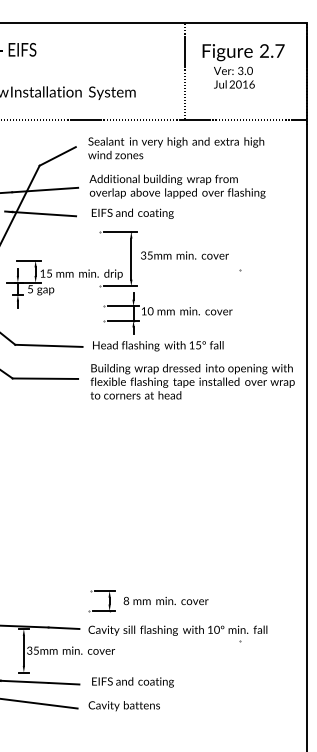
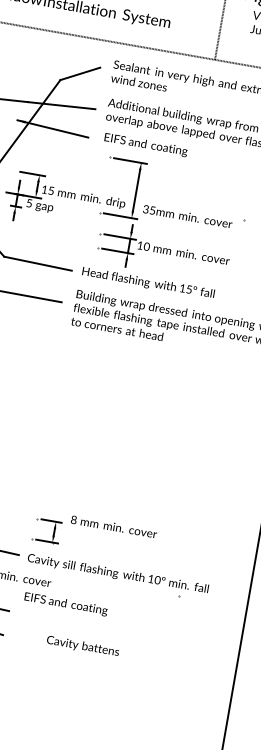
text: (184, 255) -> (187, 216), moved
text: (165, 600) -> (113, 526), moved
text: (132, 682) -> (65, 604), moved
text: (123, 706) -> (82, 646), moved

